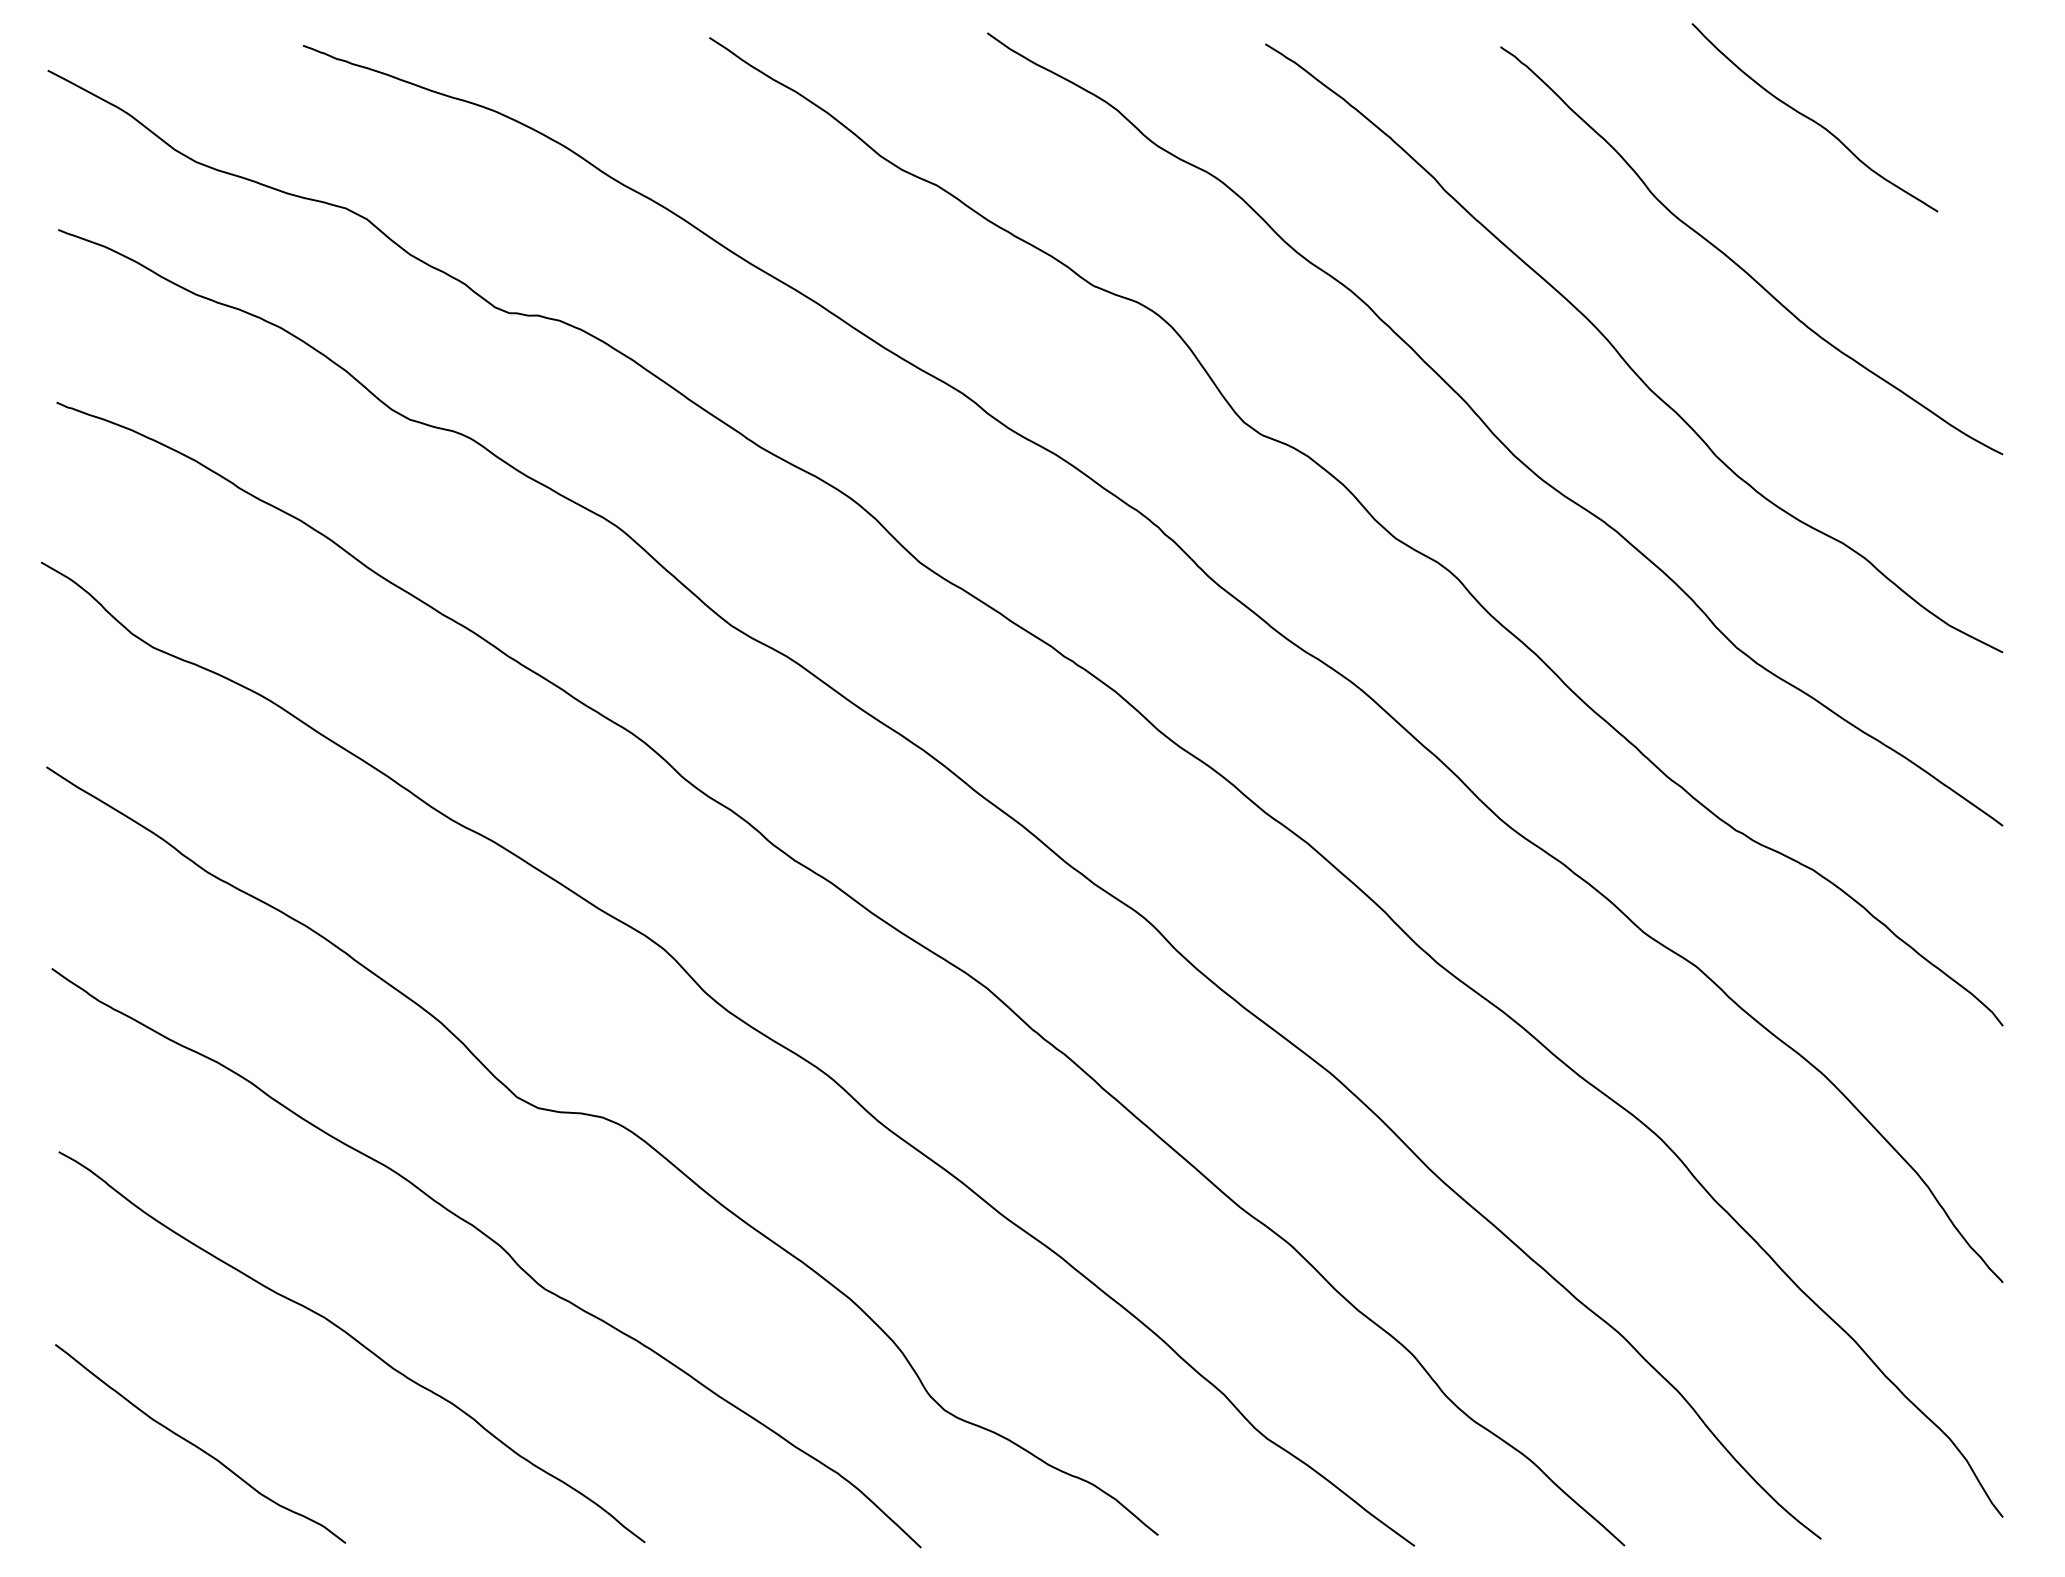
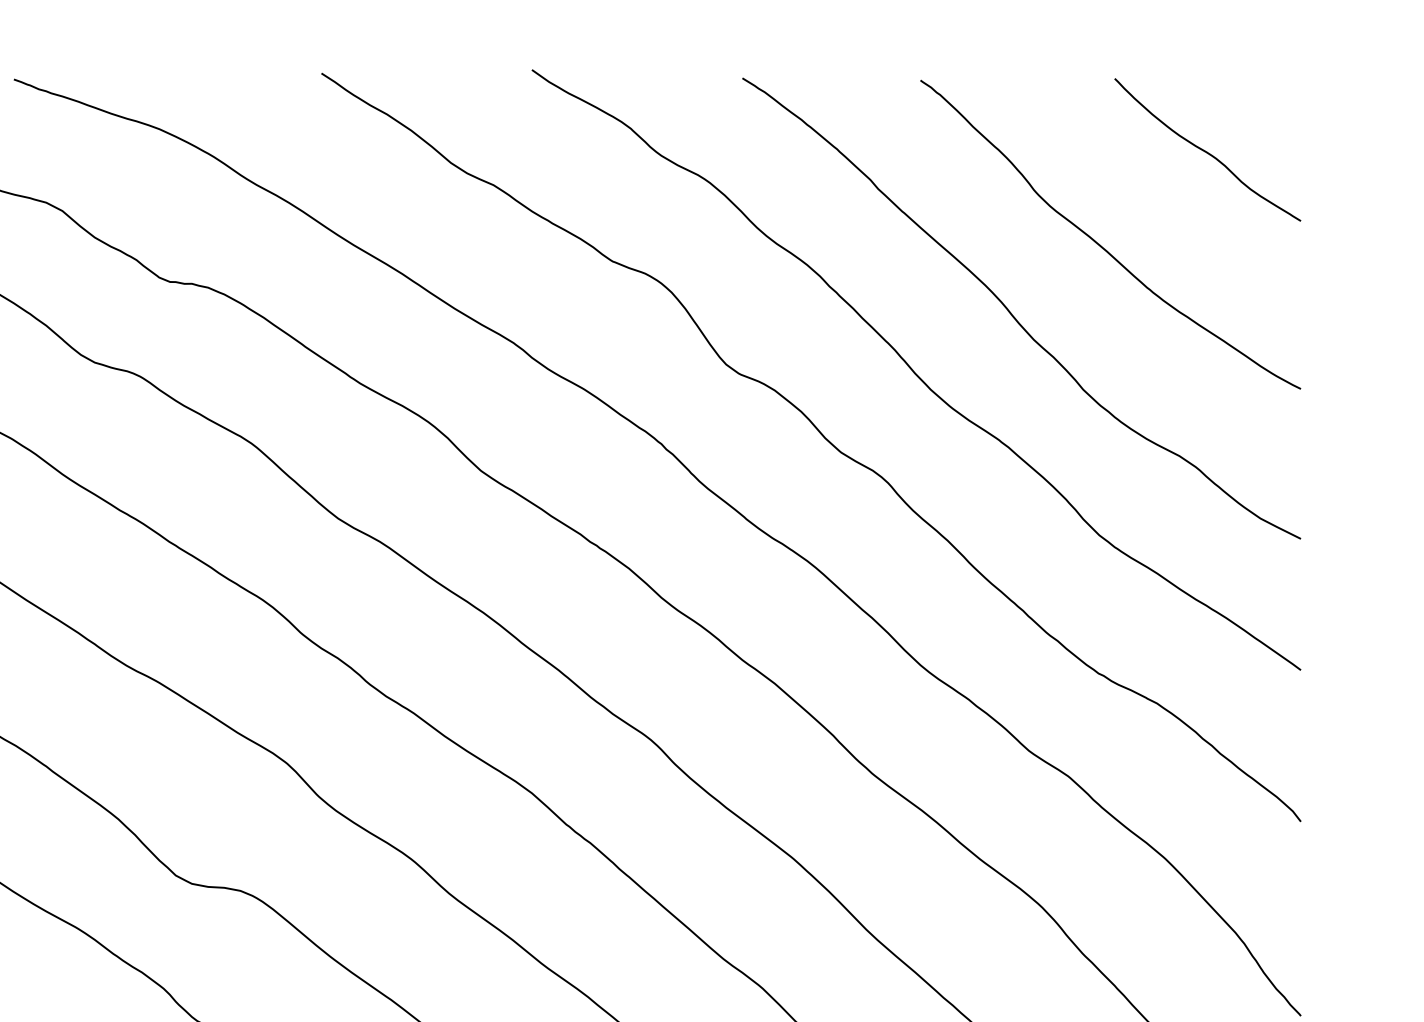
curve: (1813, 119) -> (1206, 151), moved

